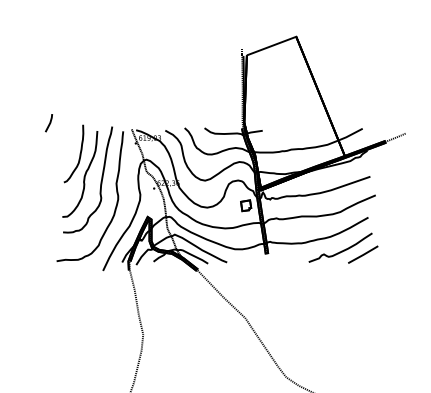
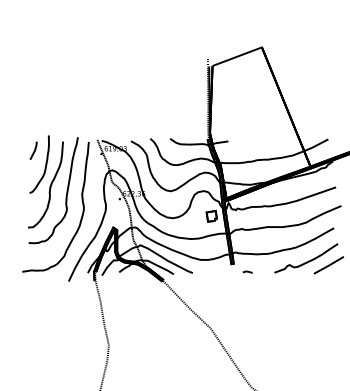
line: (49, 123) -> (34, 151), moved
line: (281, 261) -> (247, 272), added

